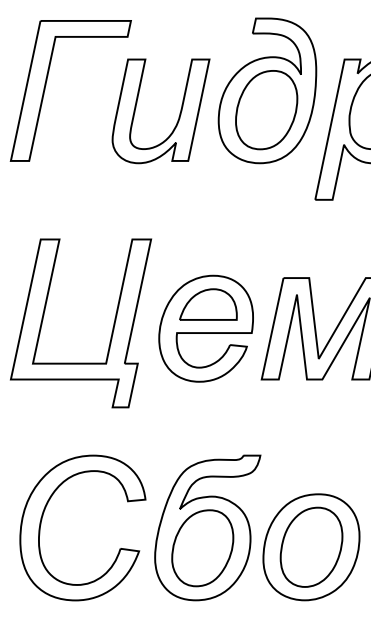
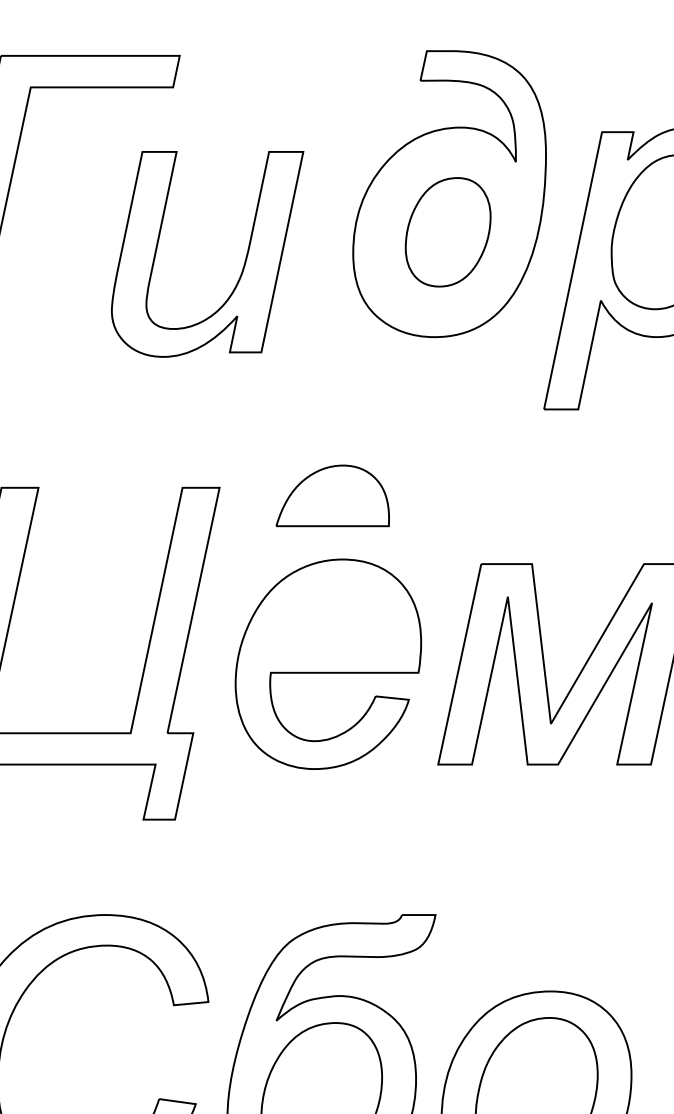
part: (266, 110) -> (447, 232), size x0.7
part: (178, 116) -> (242, 264), moved
part: (208, 304) -> (333, 495), moved

